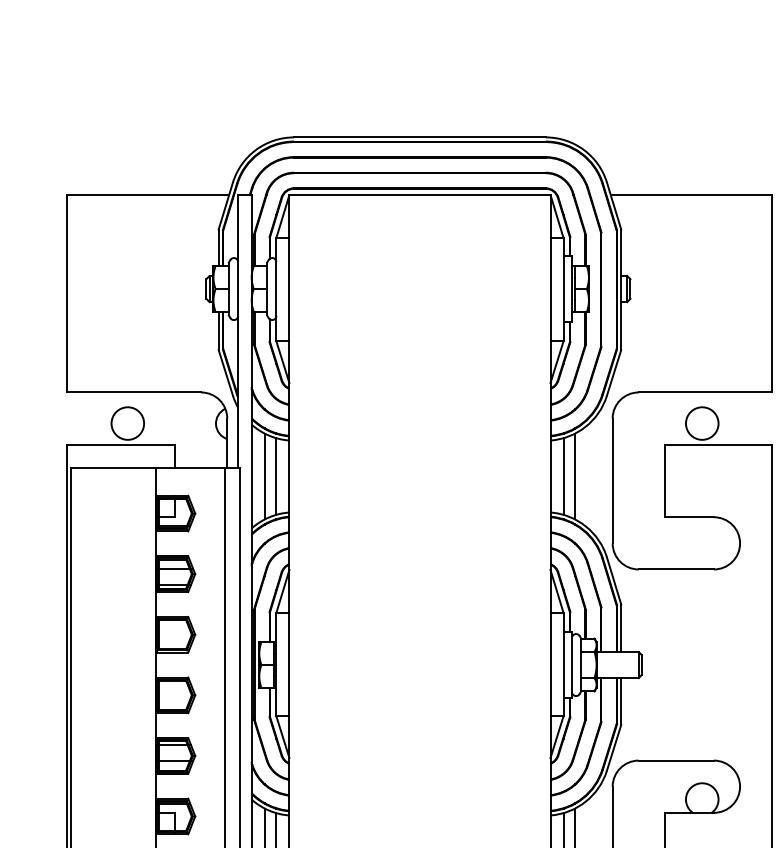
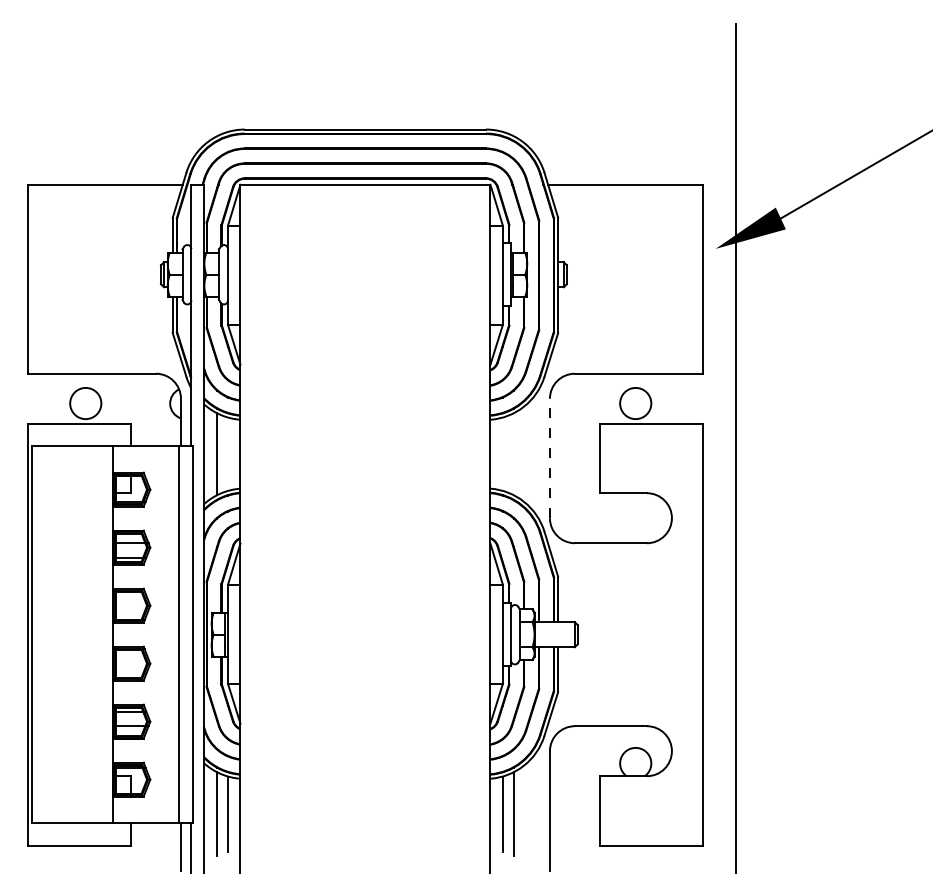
line: (275, 475) -> (227, 453), removed
line: (563, 475) -> (502, 453), removed
line: (574, 476) -> (513, 454), removed
line: (612, 480) -> (549, 458), solid -> dashed

